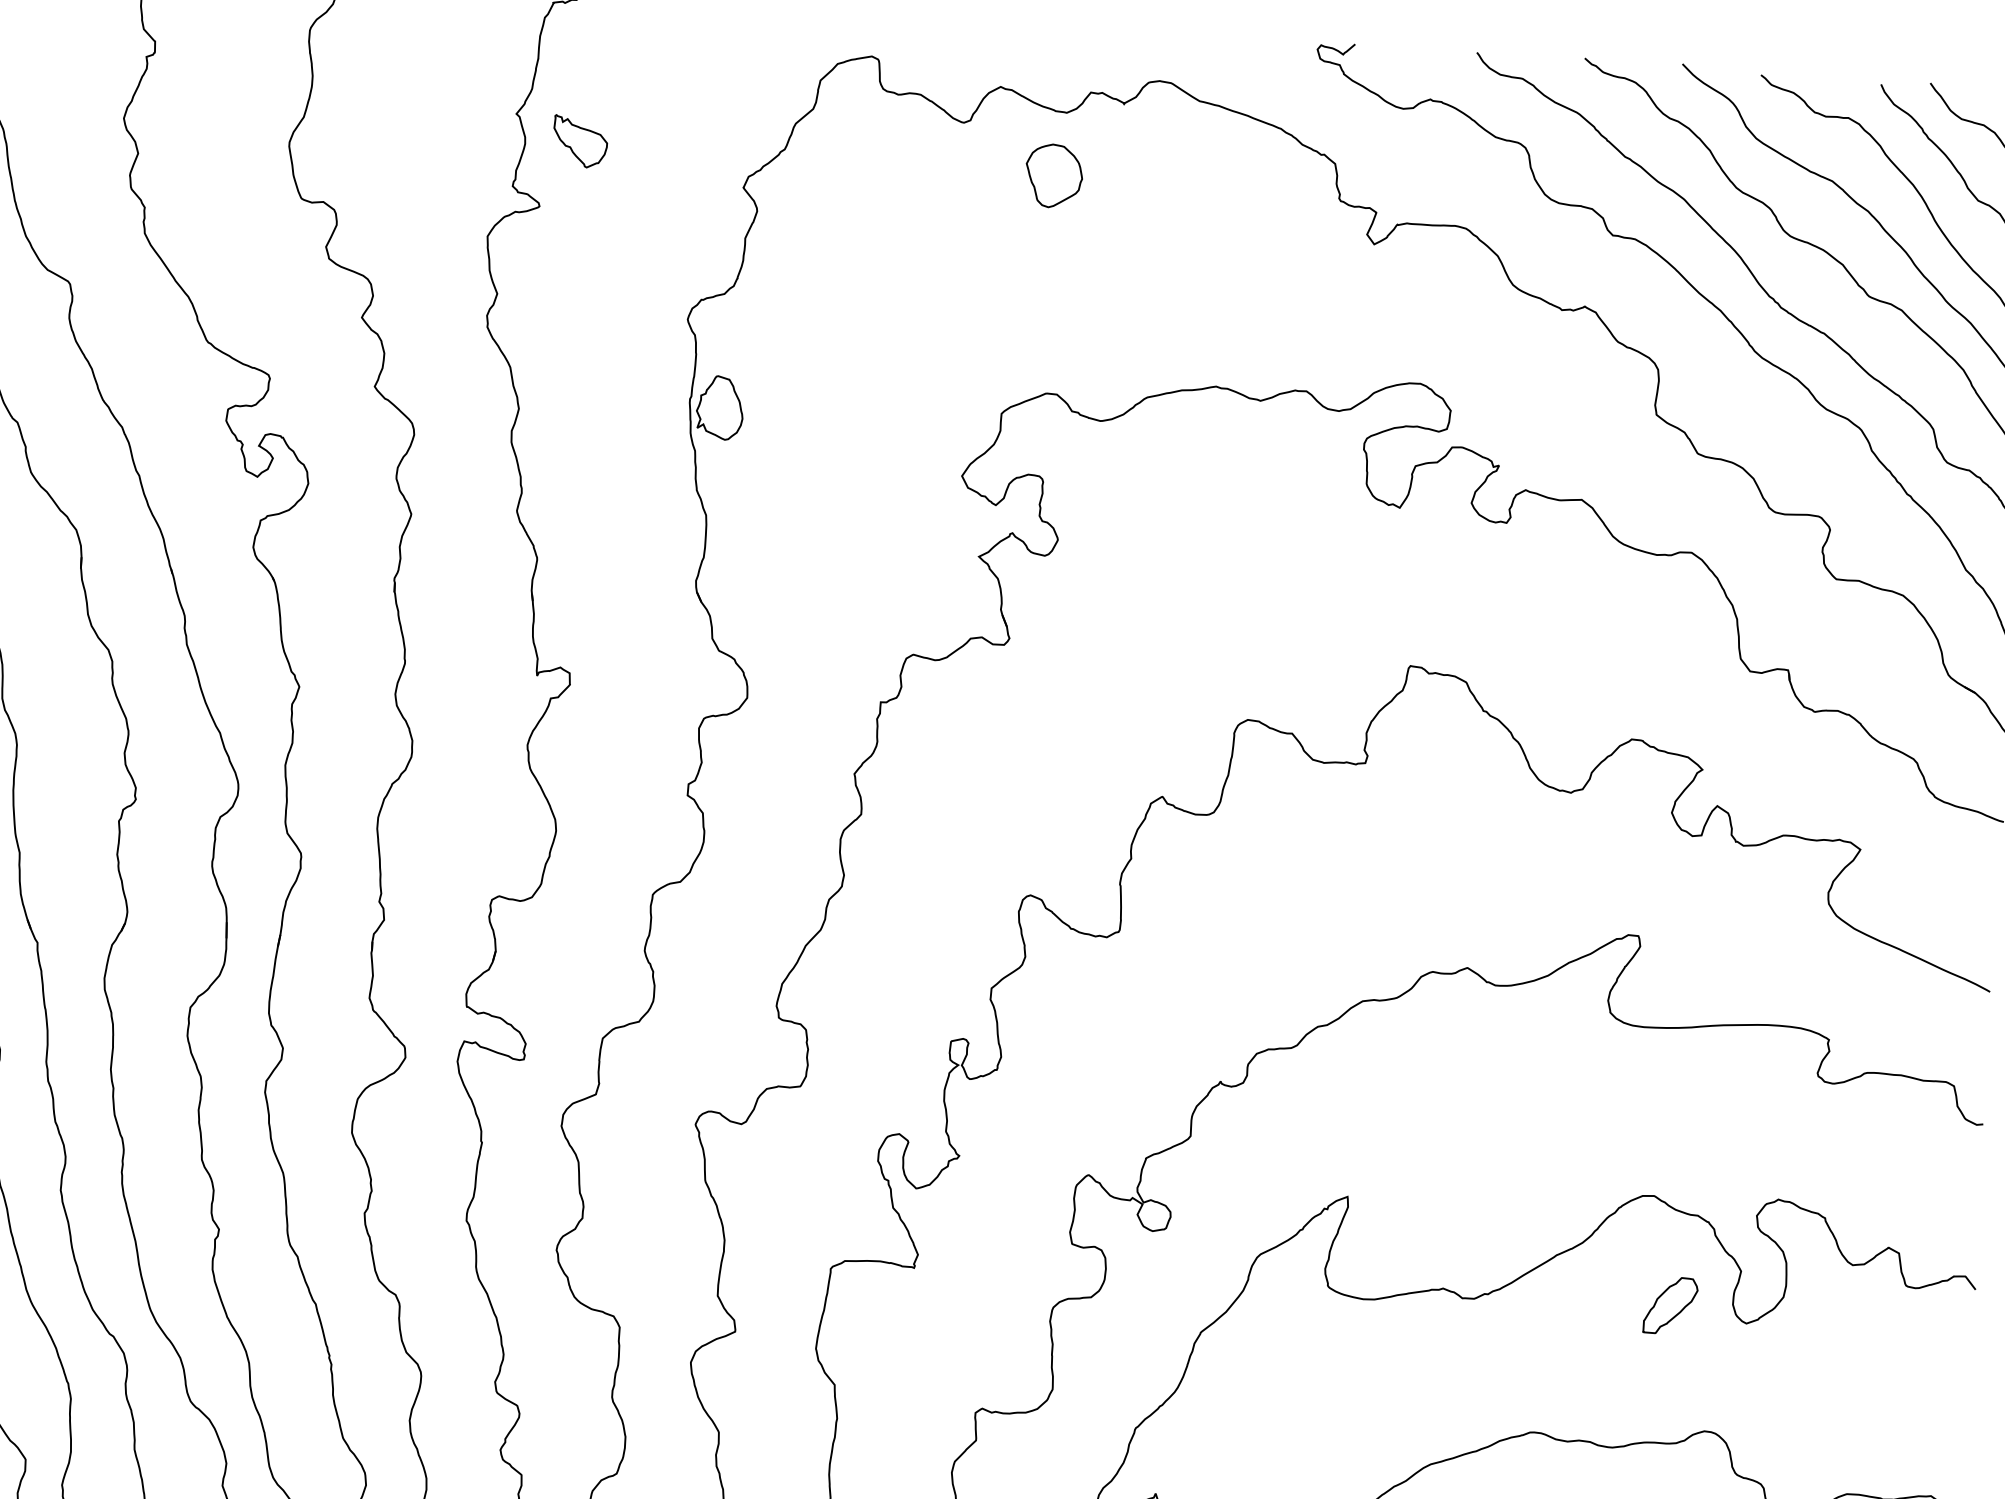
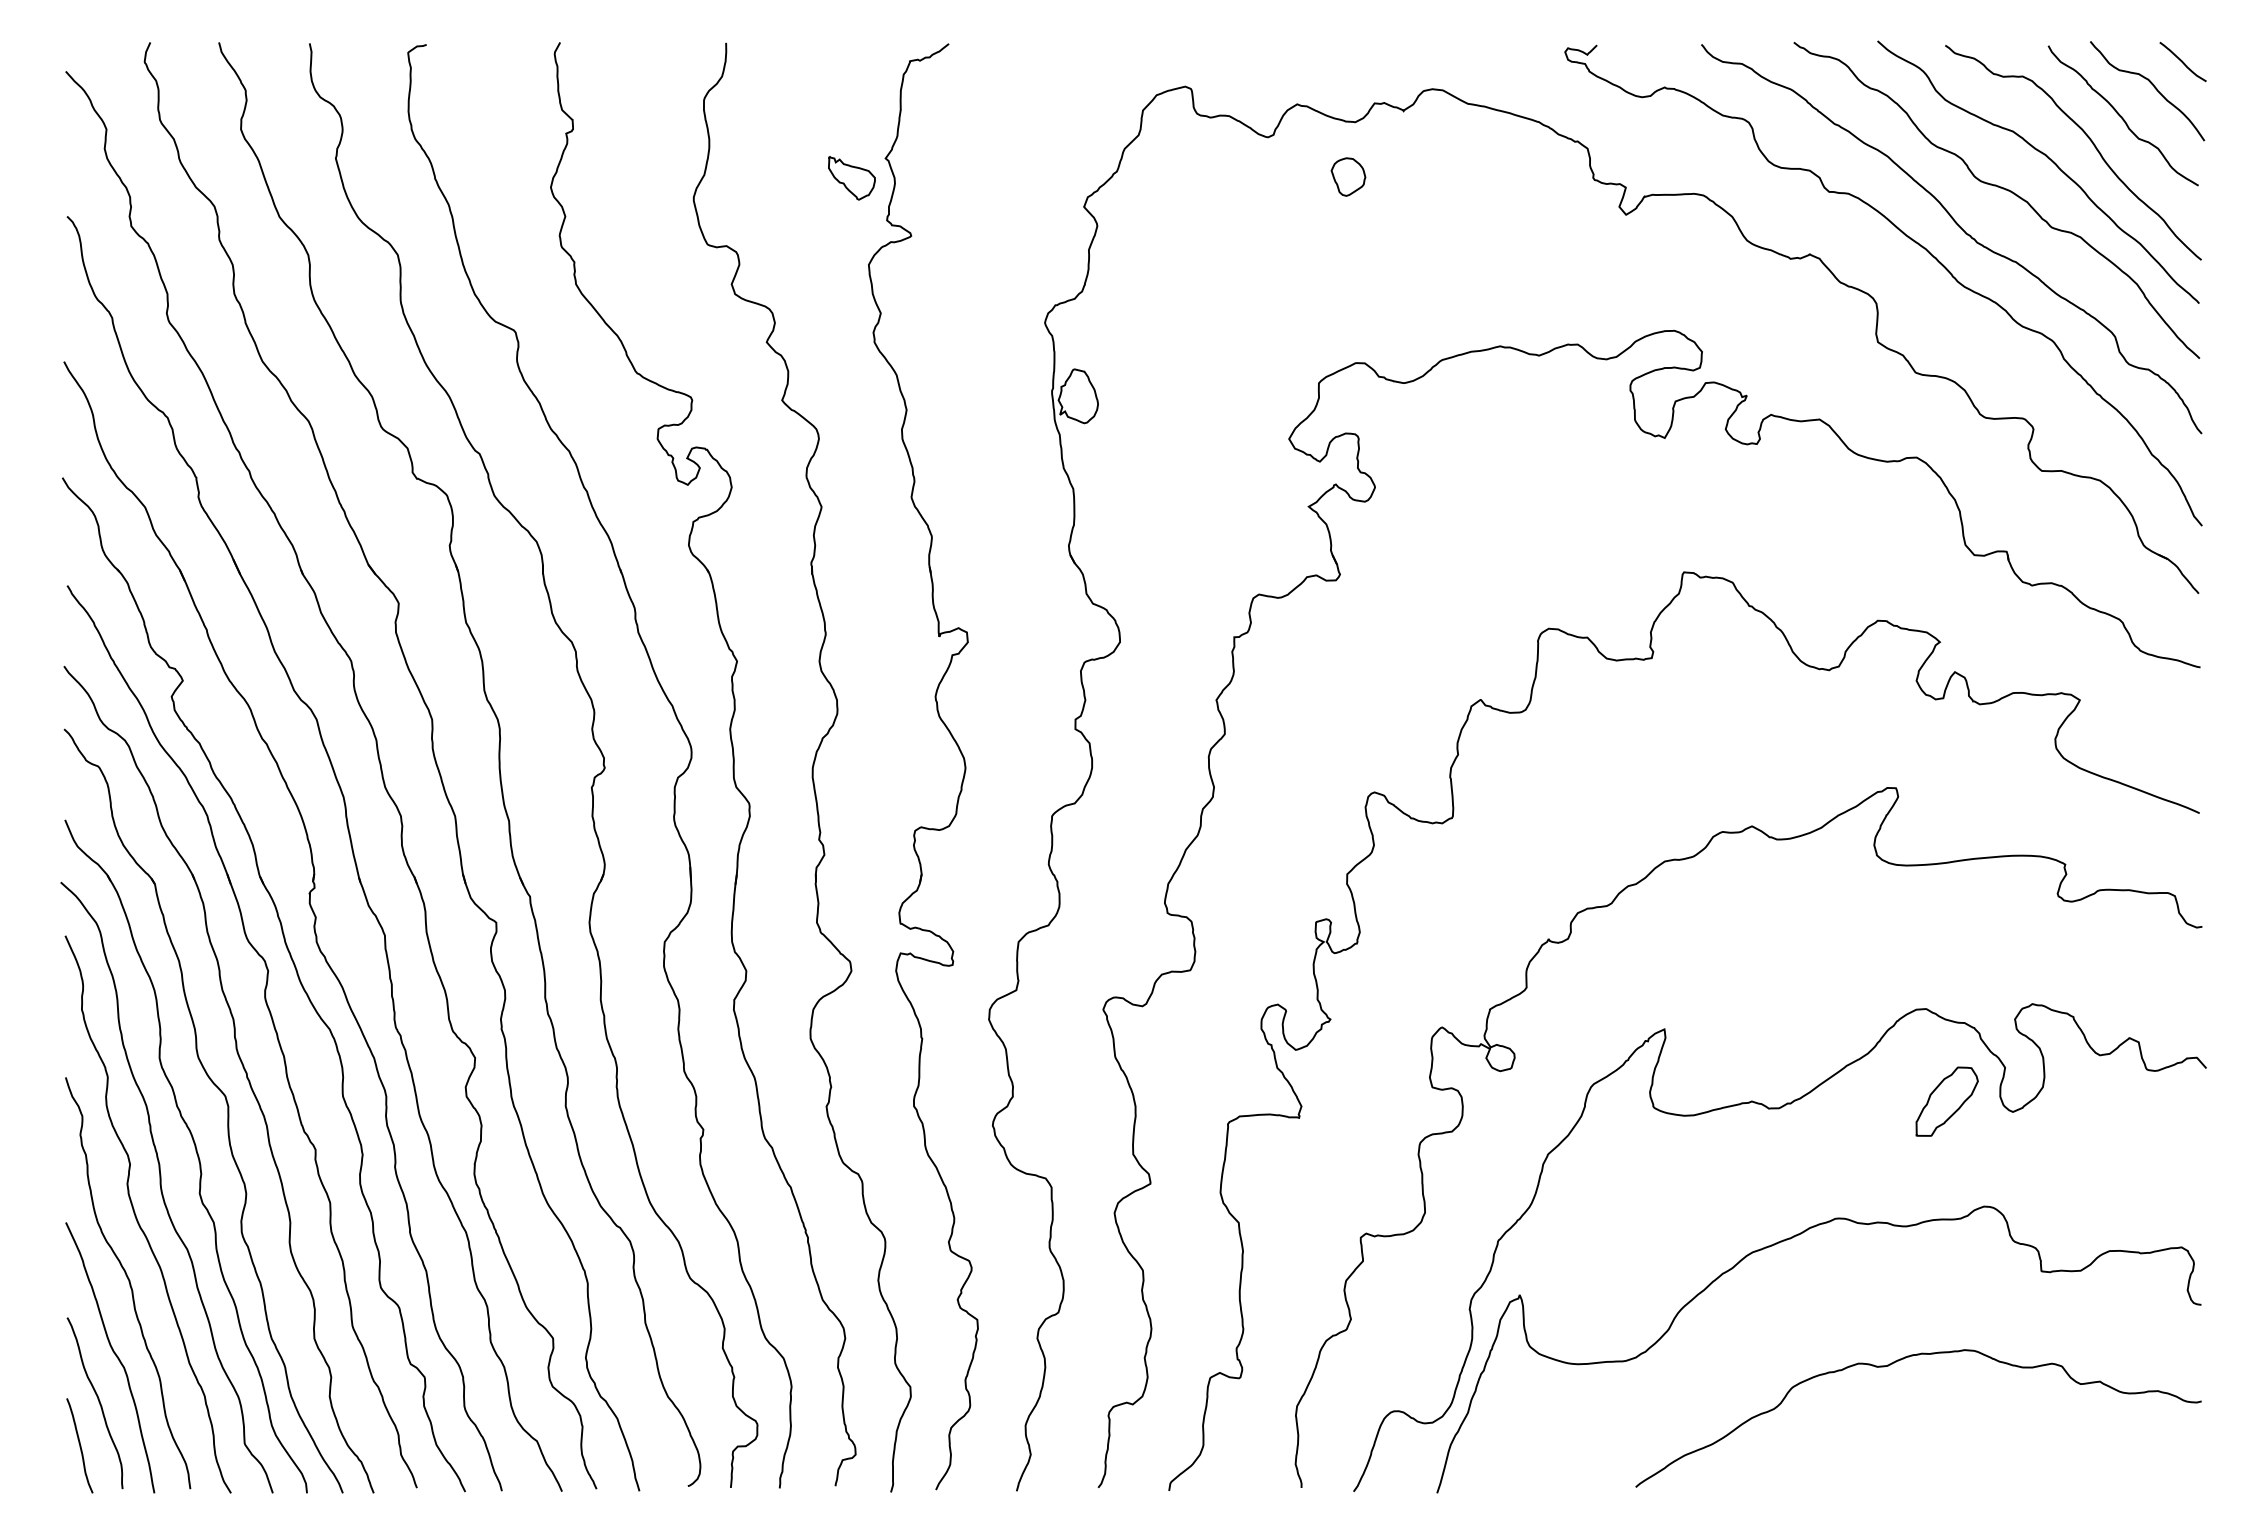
part: (579, 142) -> (851, 178), moved
part: (1054, 175) -> (1348, 176), size x0.7
part: (1671, 1305) -> (1947, 1101), size x1.4

